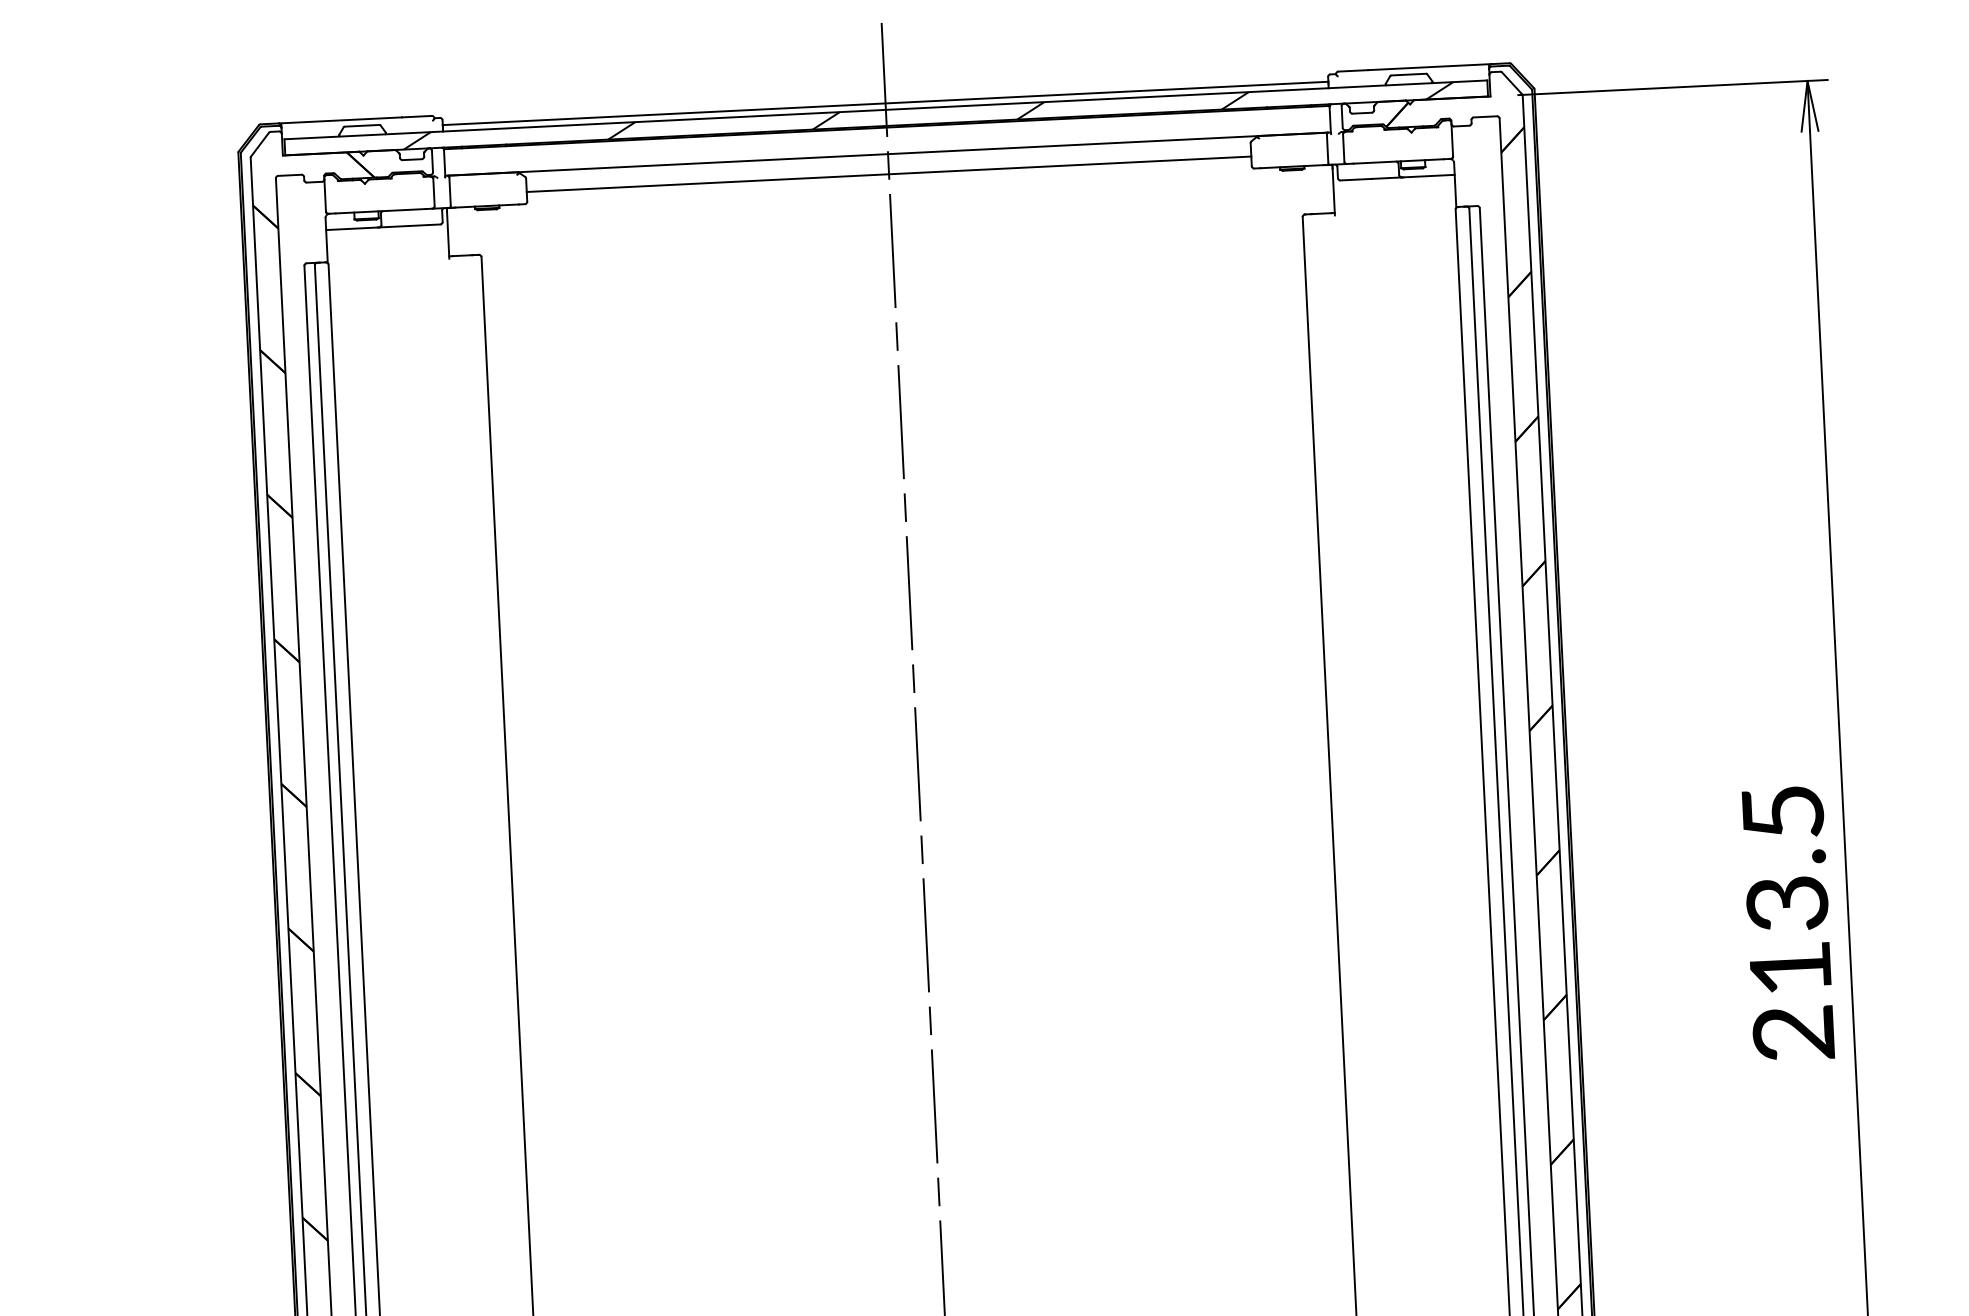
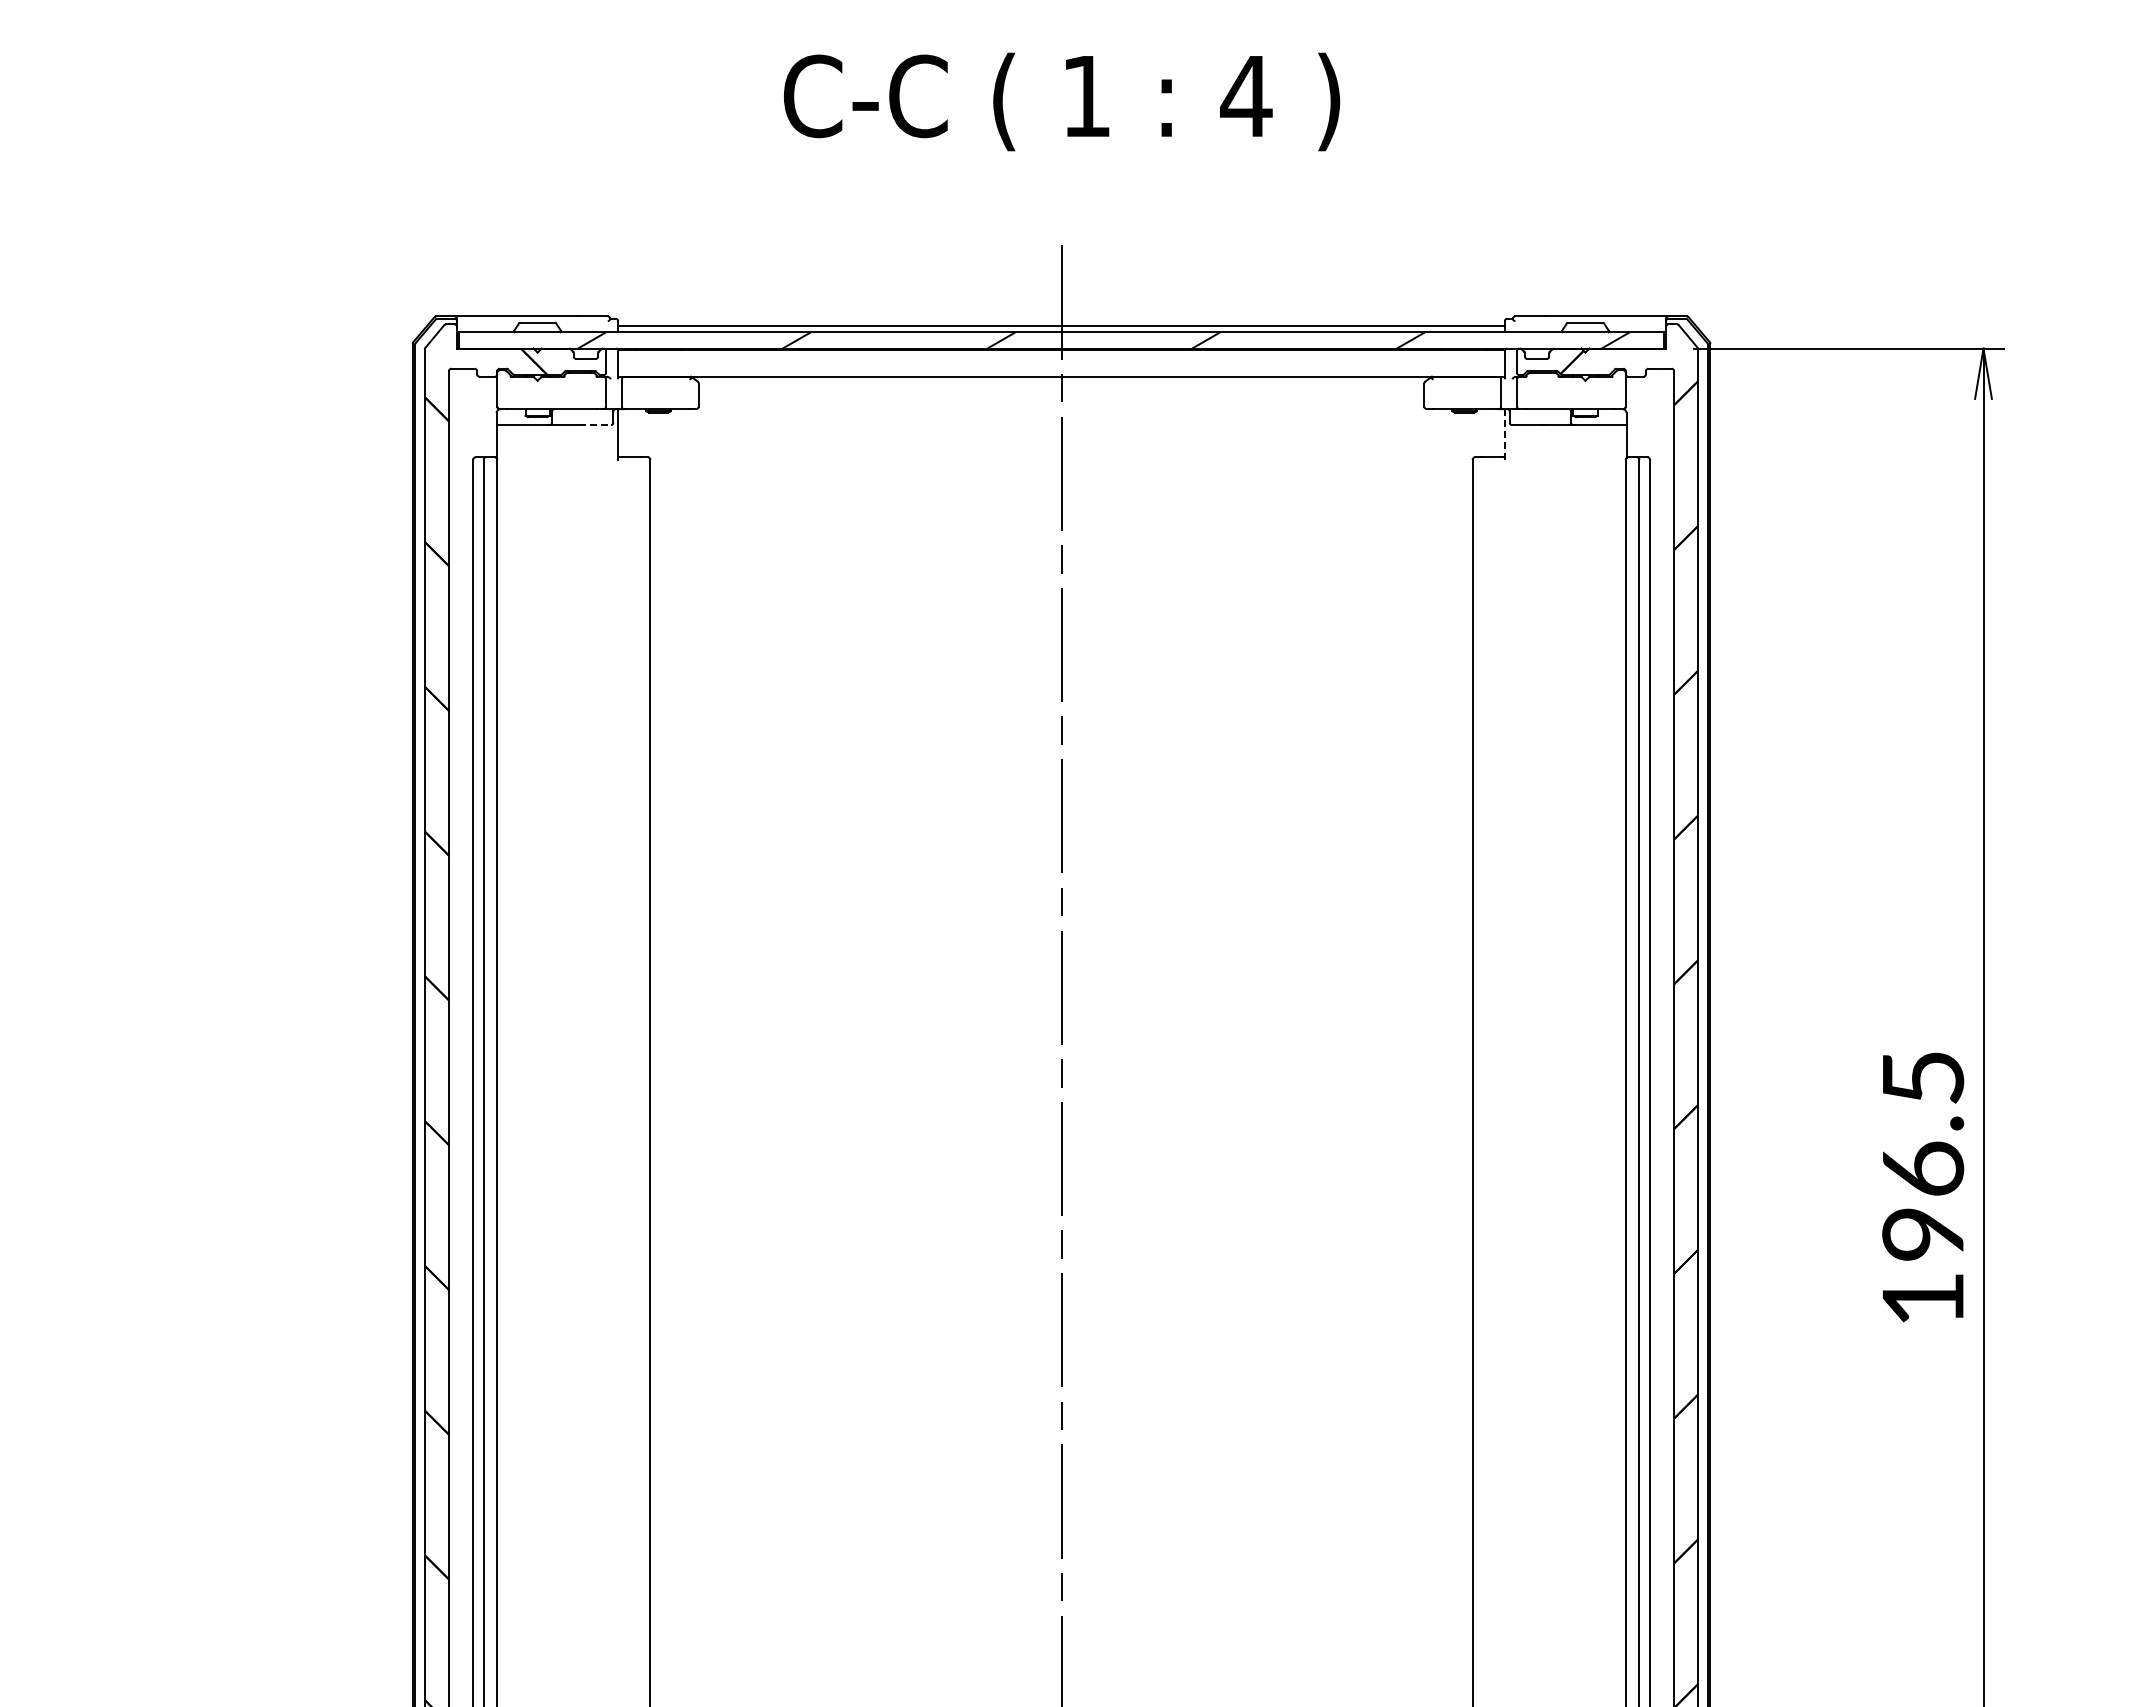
line: (888, 173) -> (1061, 396), removed
line: (1333, 191) -> (1504, 435), solid -> dashed
line: (424, 225) -> (595, 425), solid -> dashed
text: (1790, 967) -> (1923, 1233), 213.5 -> 196.5

